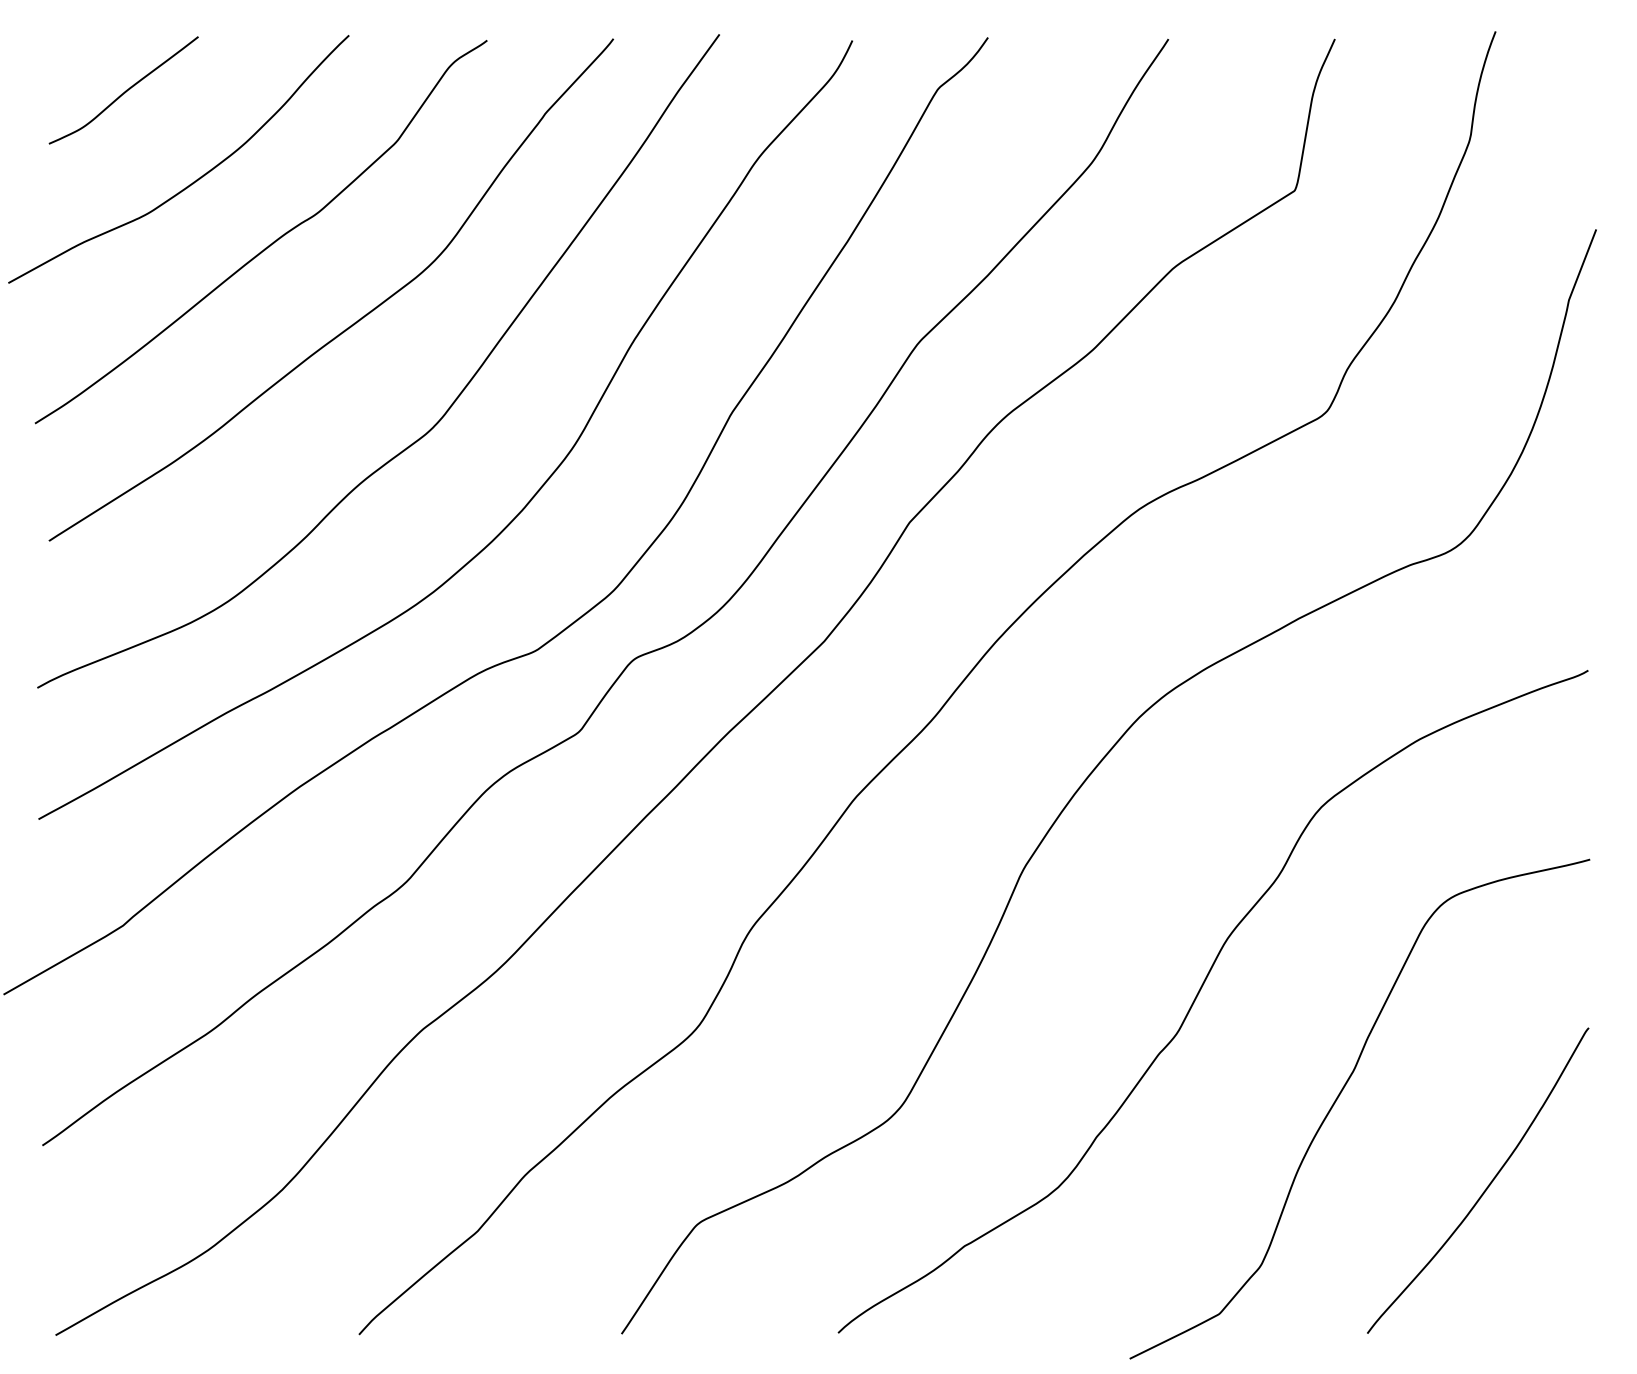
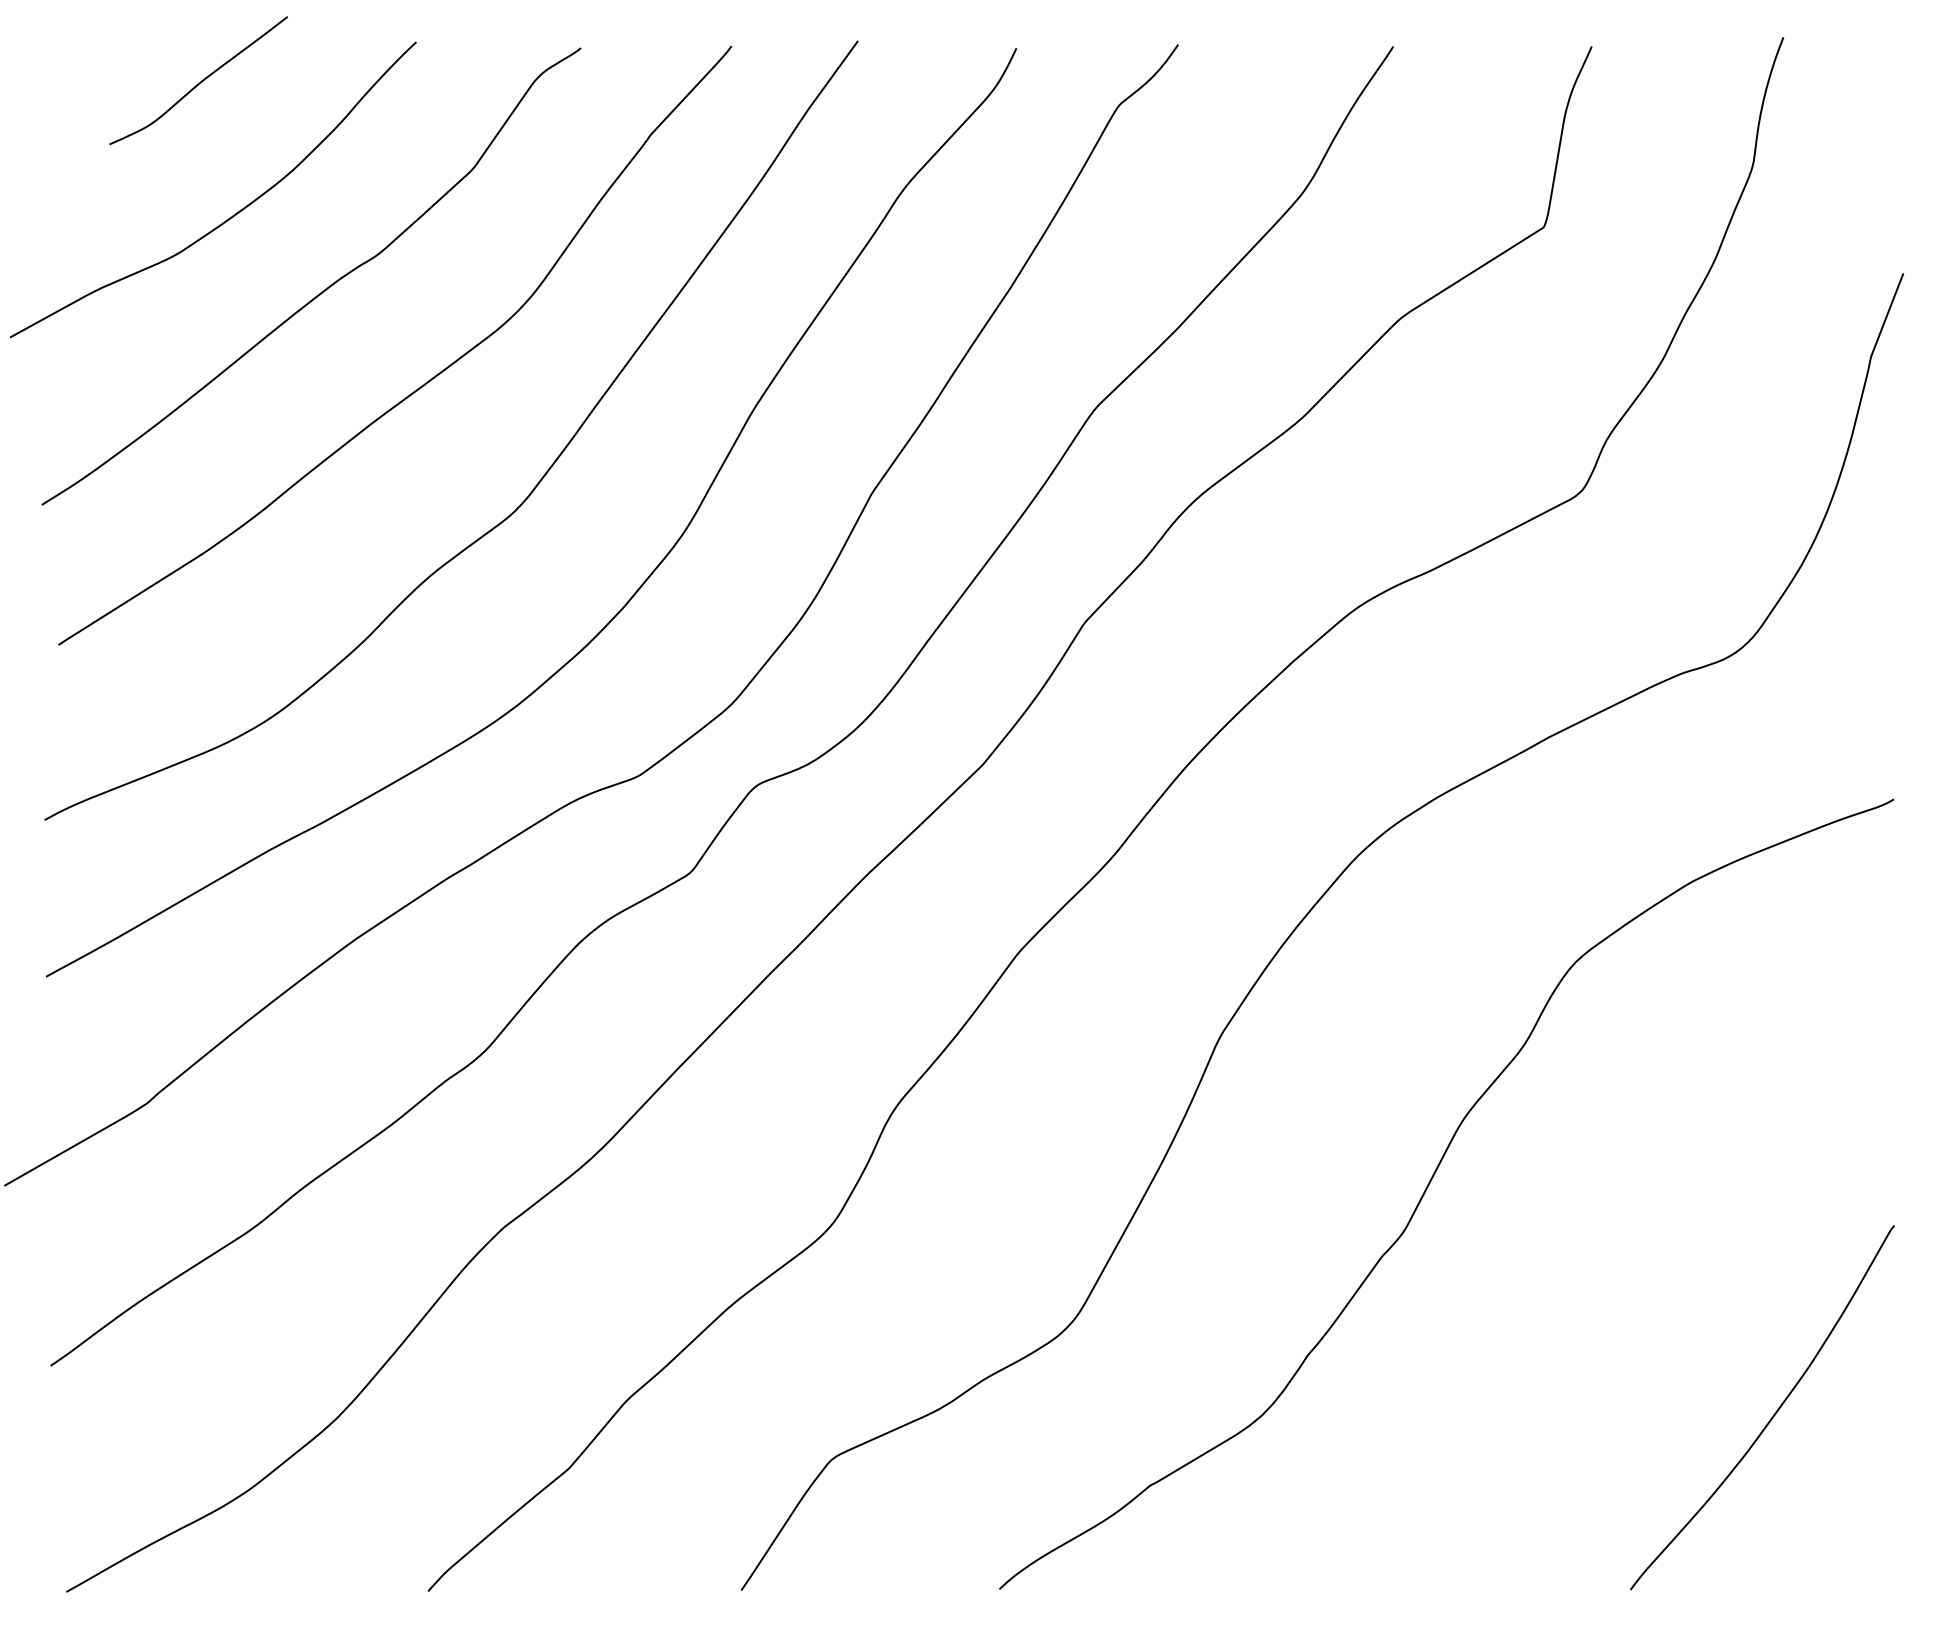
curve: (125, 91) -> (200, 81), moved
curve: (1338, 1097) -> (1596, 1308), removed

